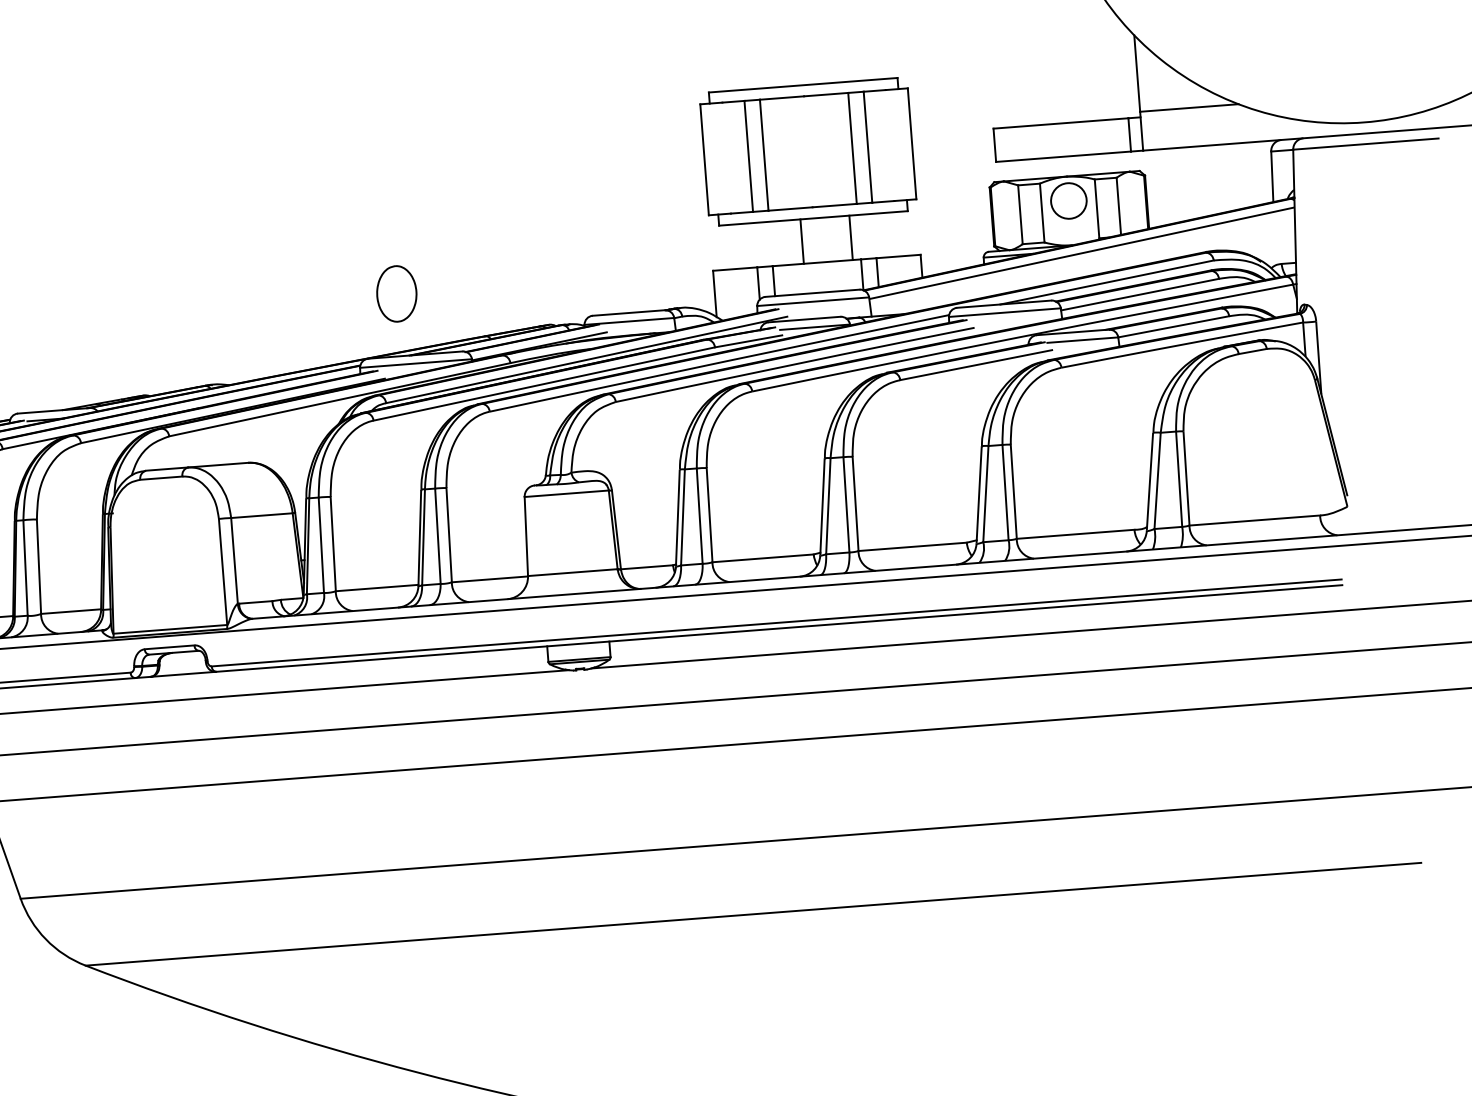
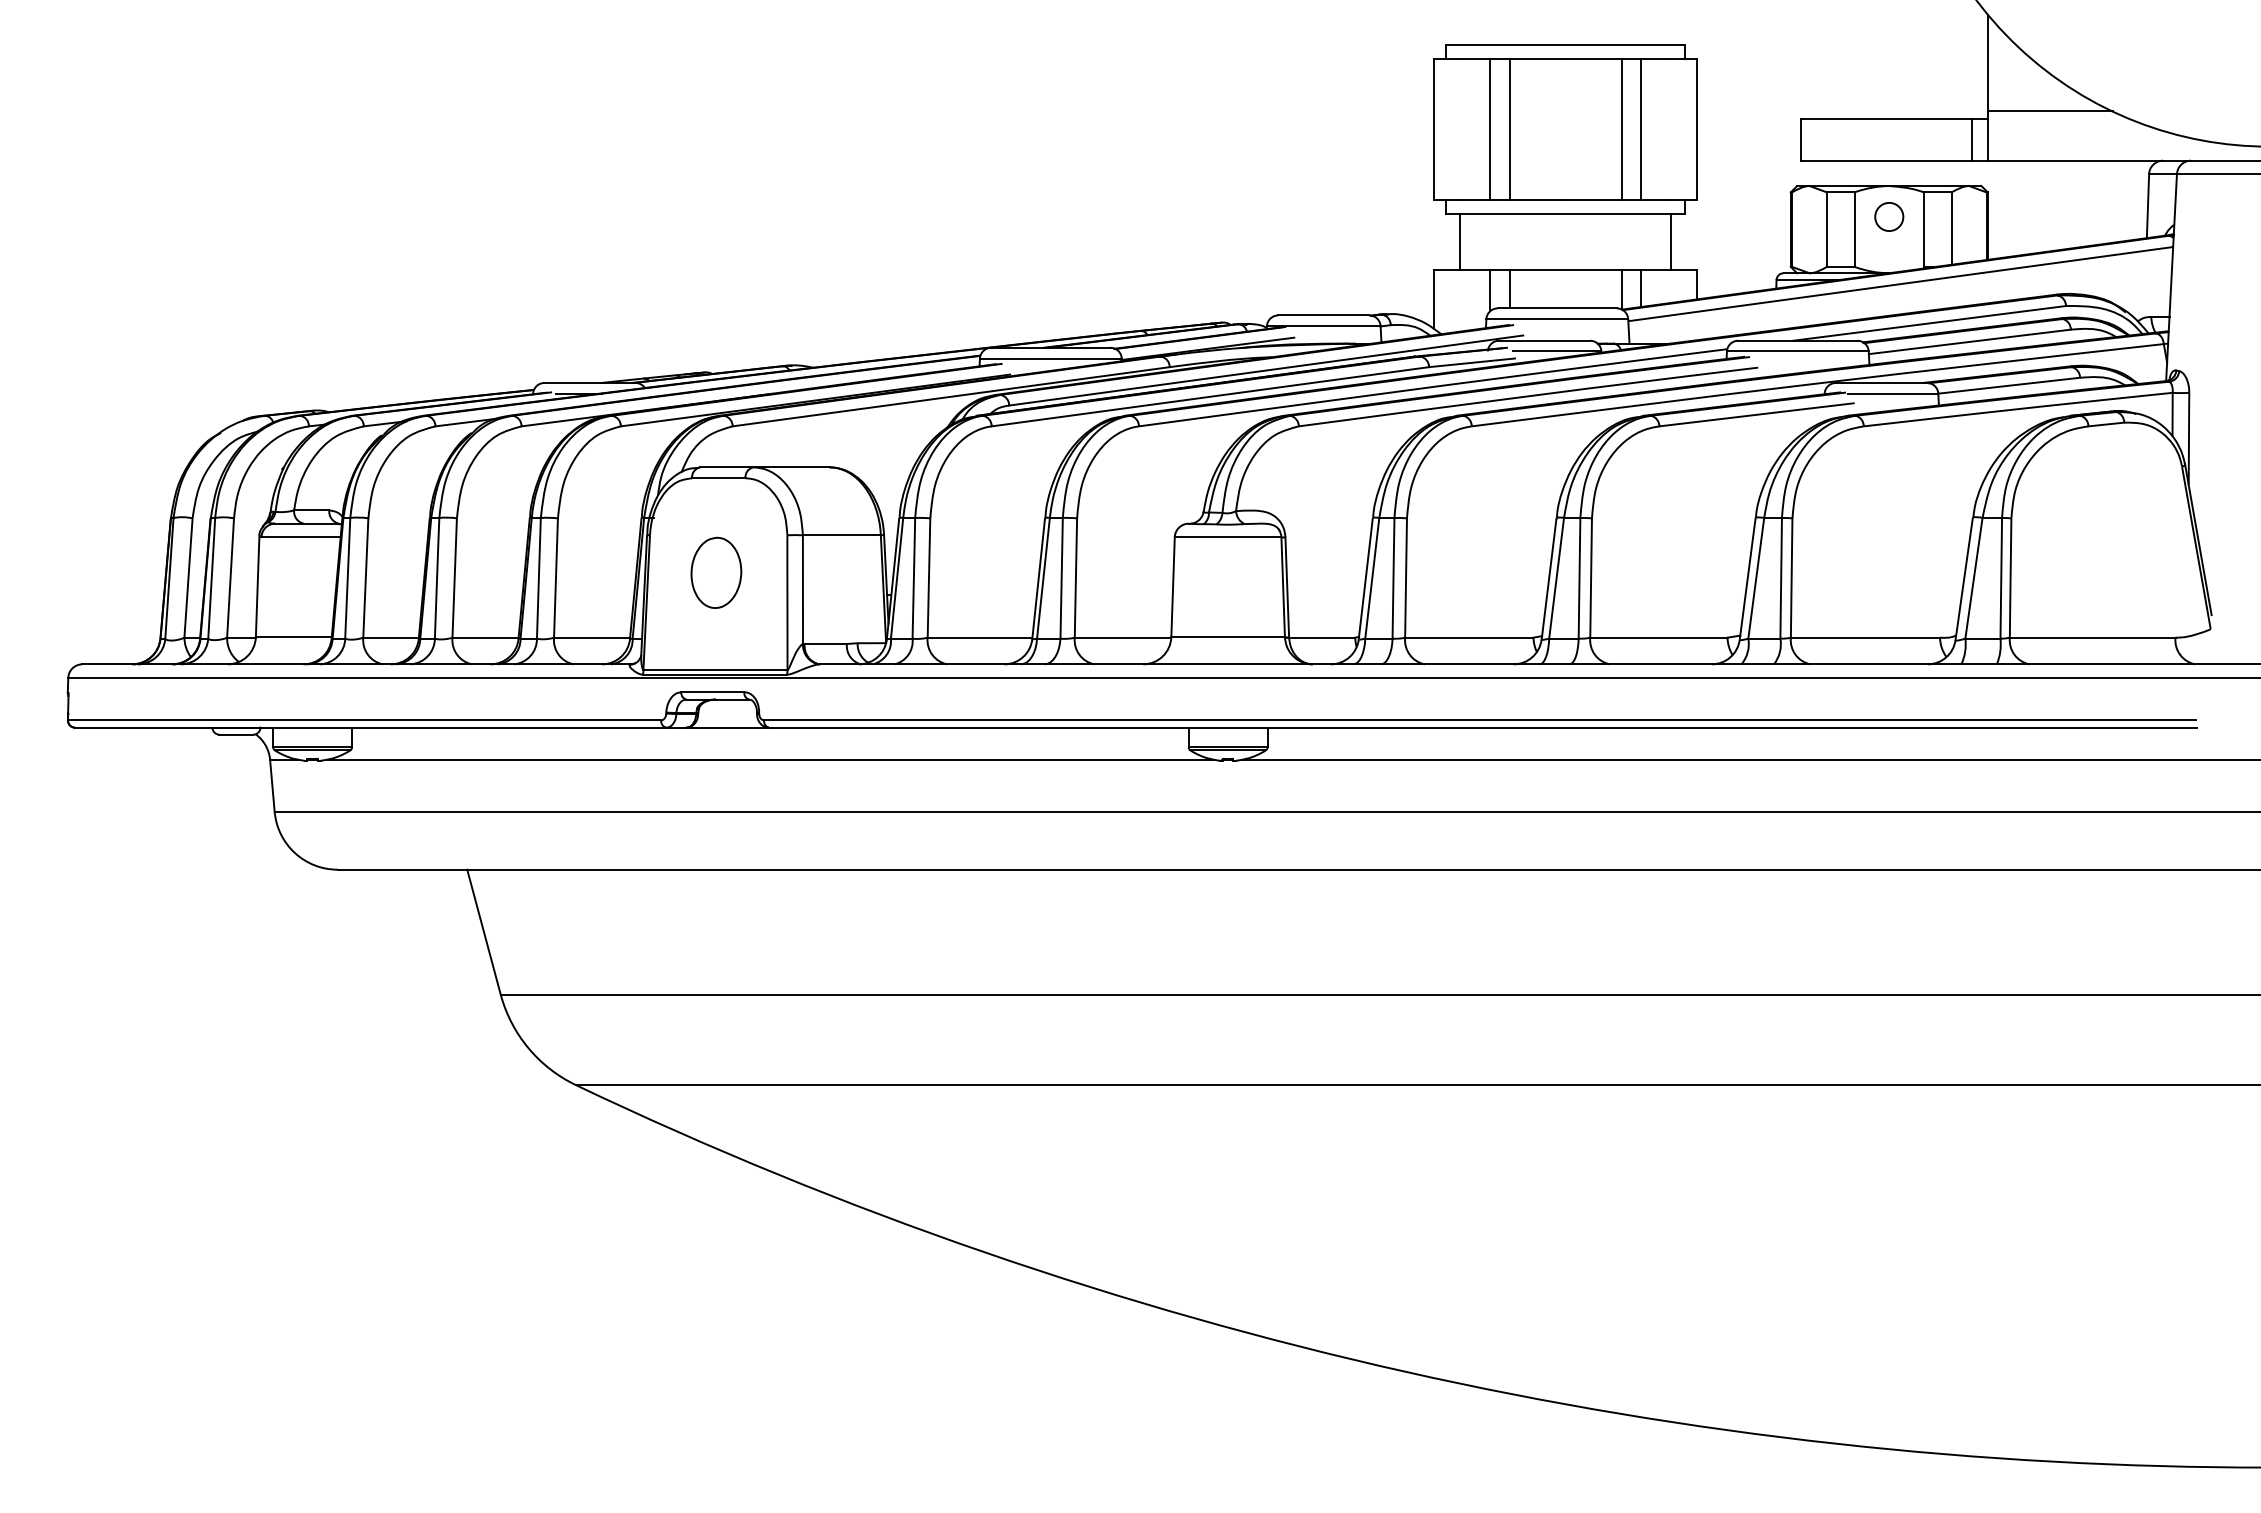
circle: (1069, 200) -> (1889, 216), size x0.62
line: (851, 237) -> (1671, 242), moved
line: (802, 241) -> (1460, 242), moved
part: (396, 293) -> (716, 572), moved

